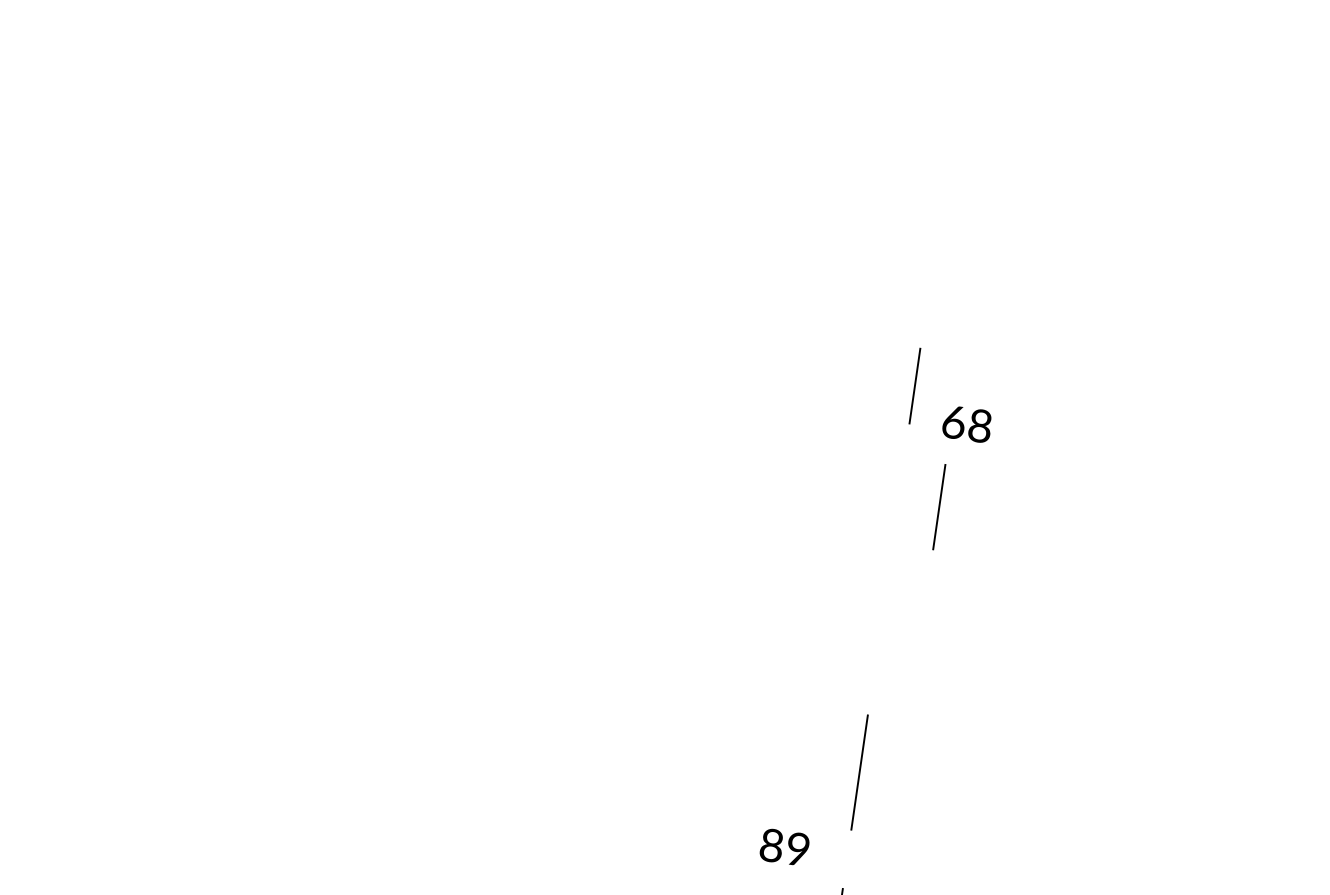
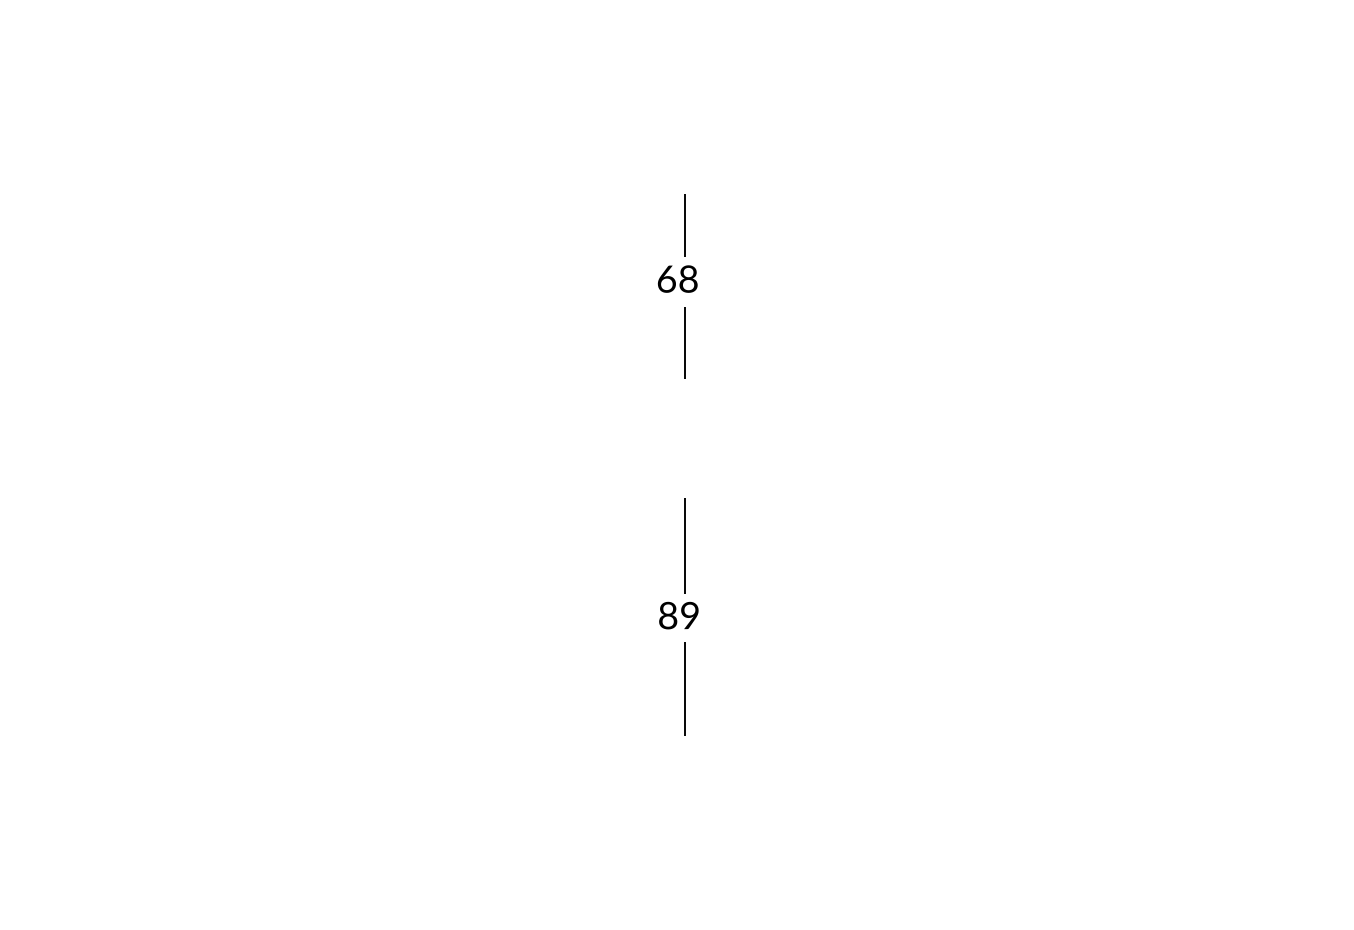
text: (967, 423) -> (677, 278), moved
line: (939, 506) -> (684, 342), moved
text: (784, 847) -> (678, 615), moved

